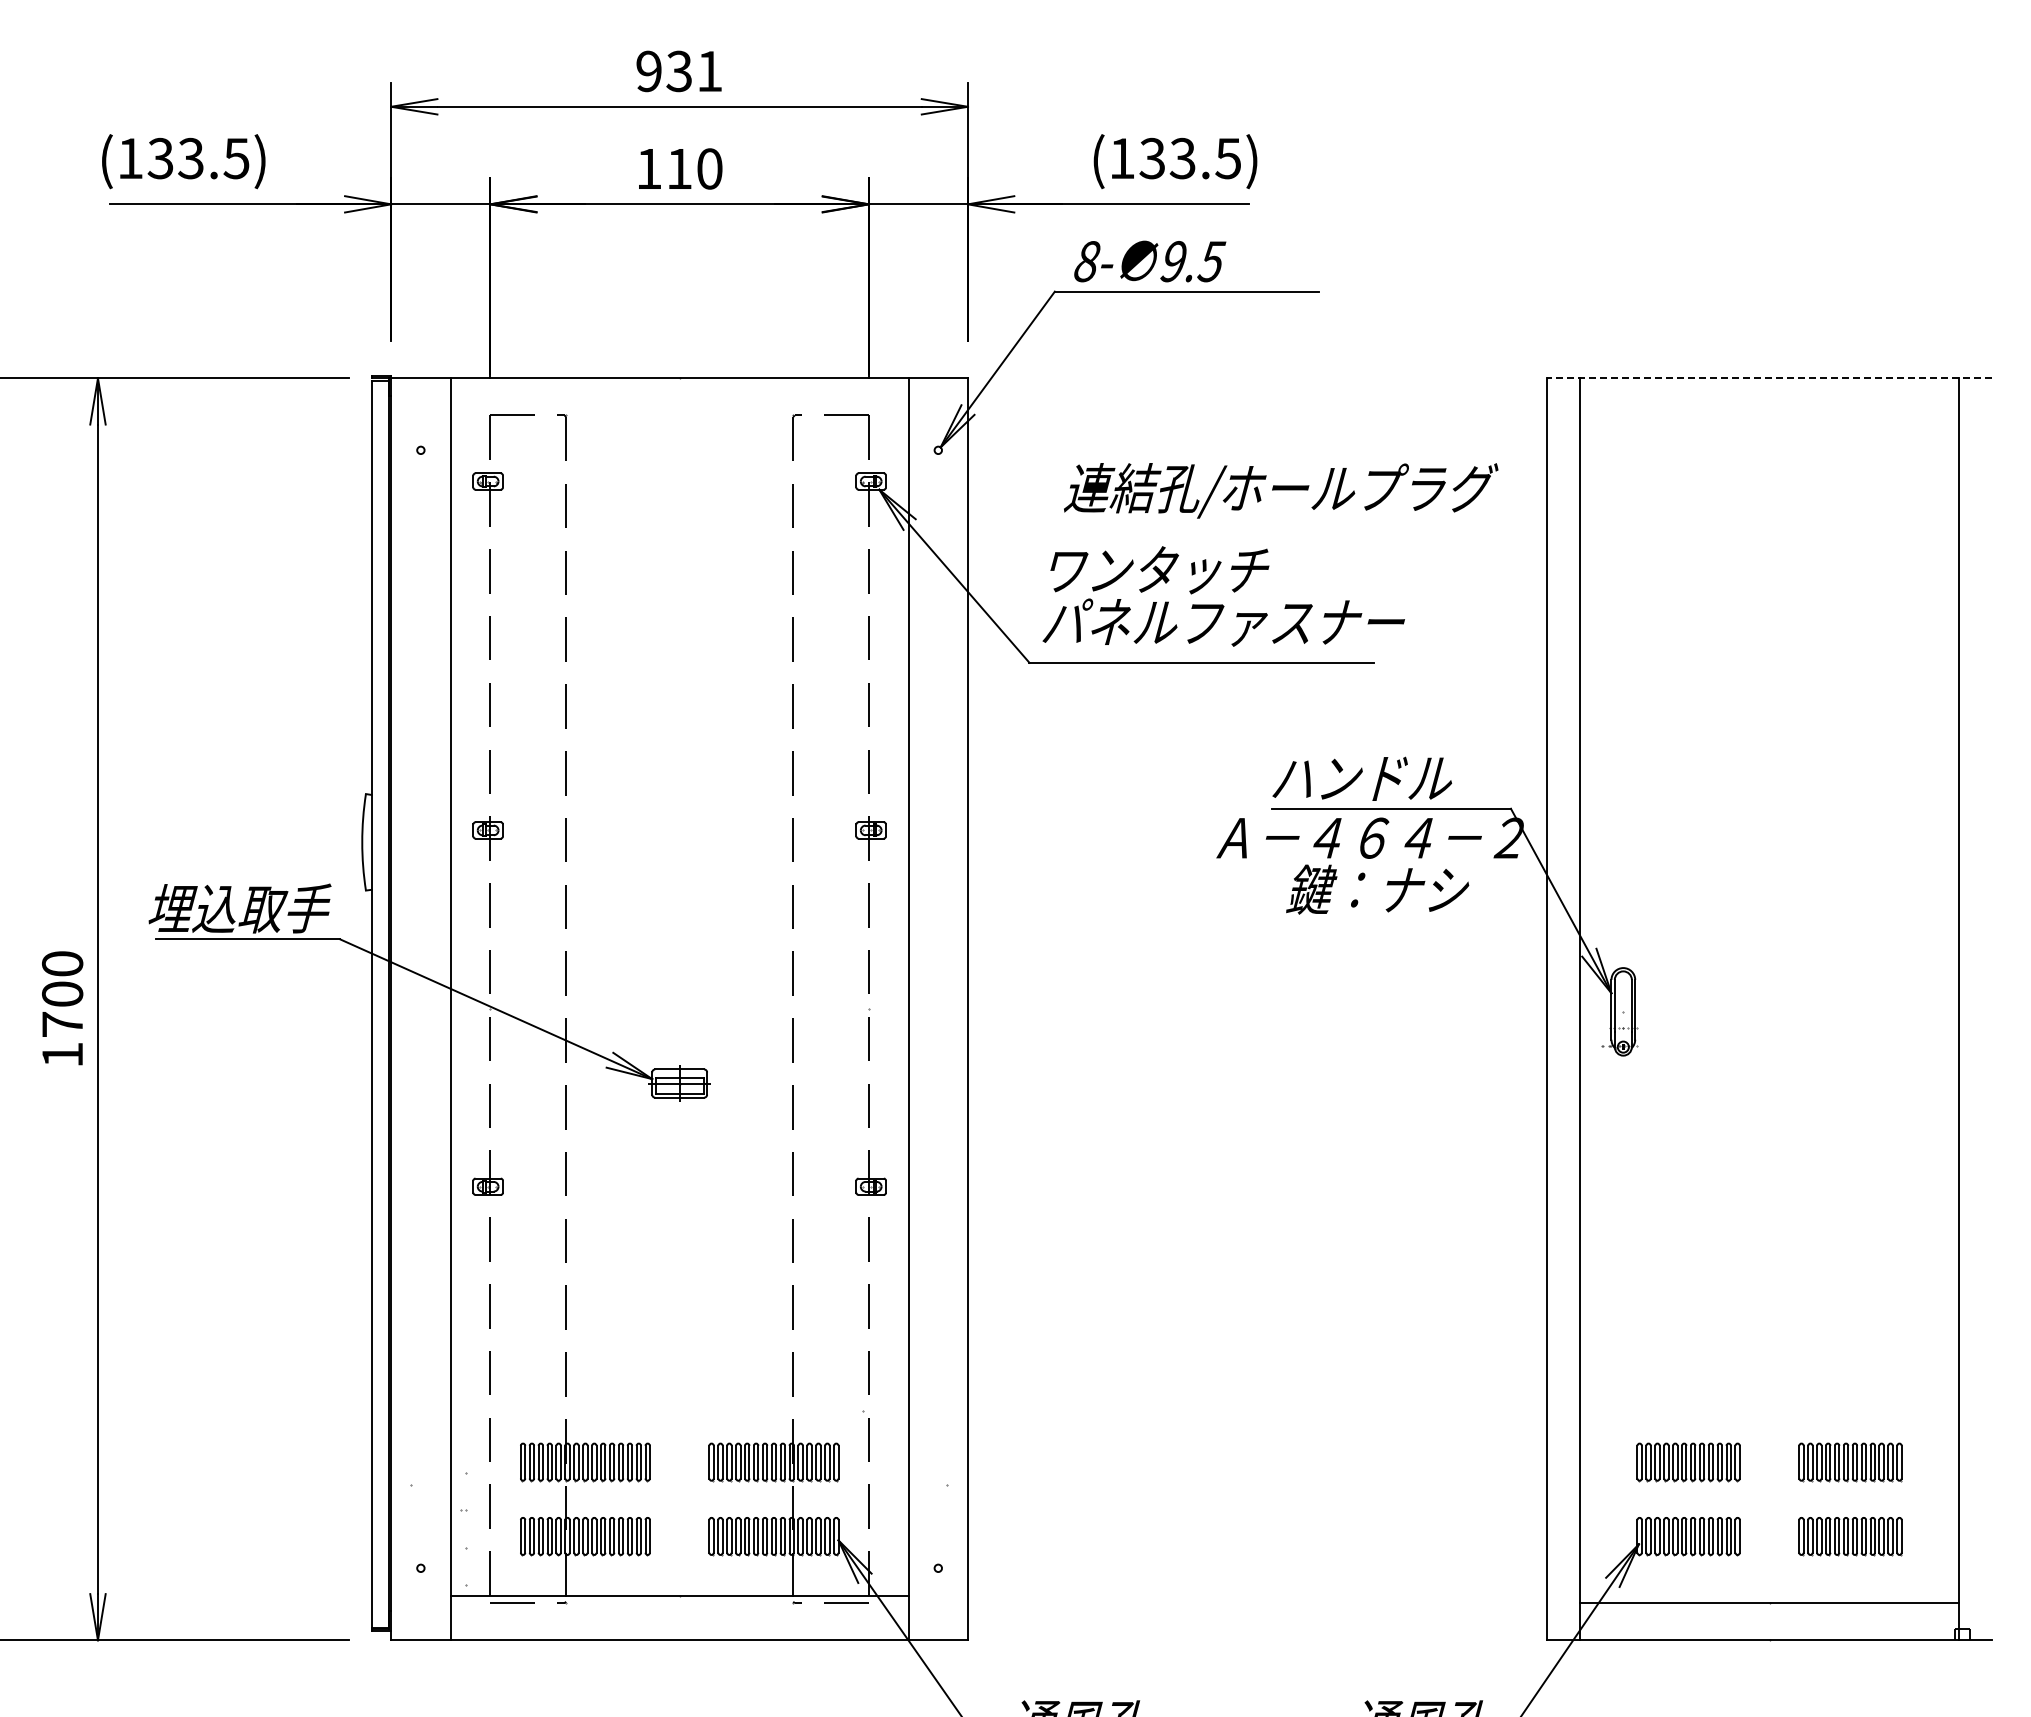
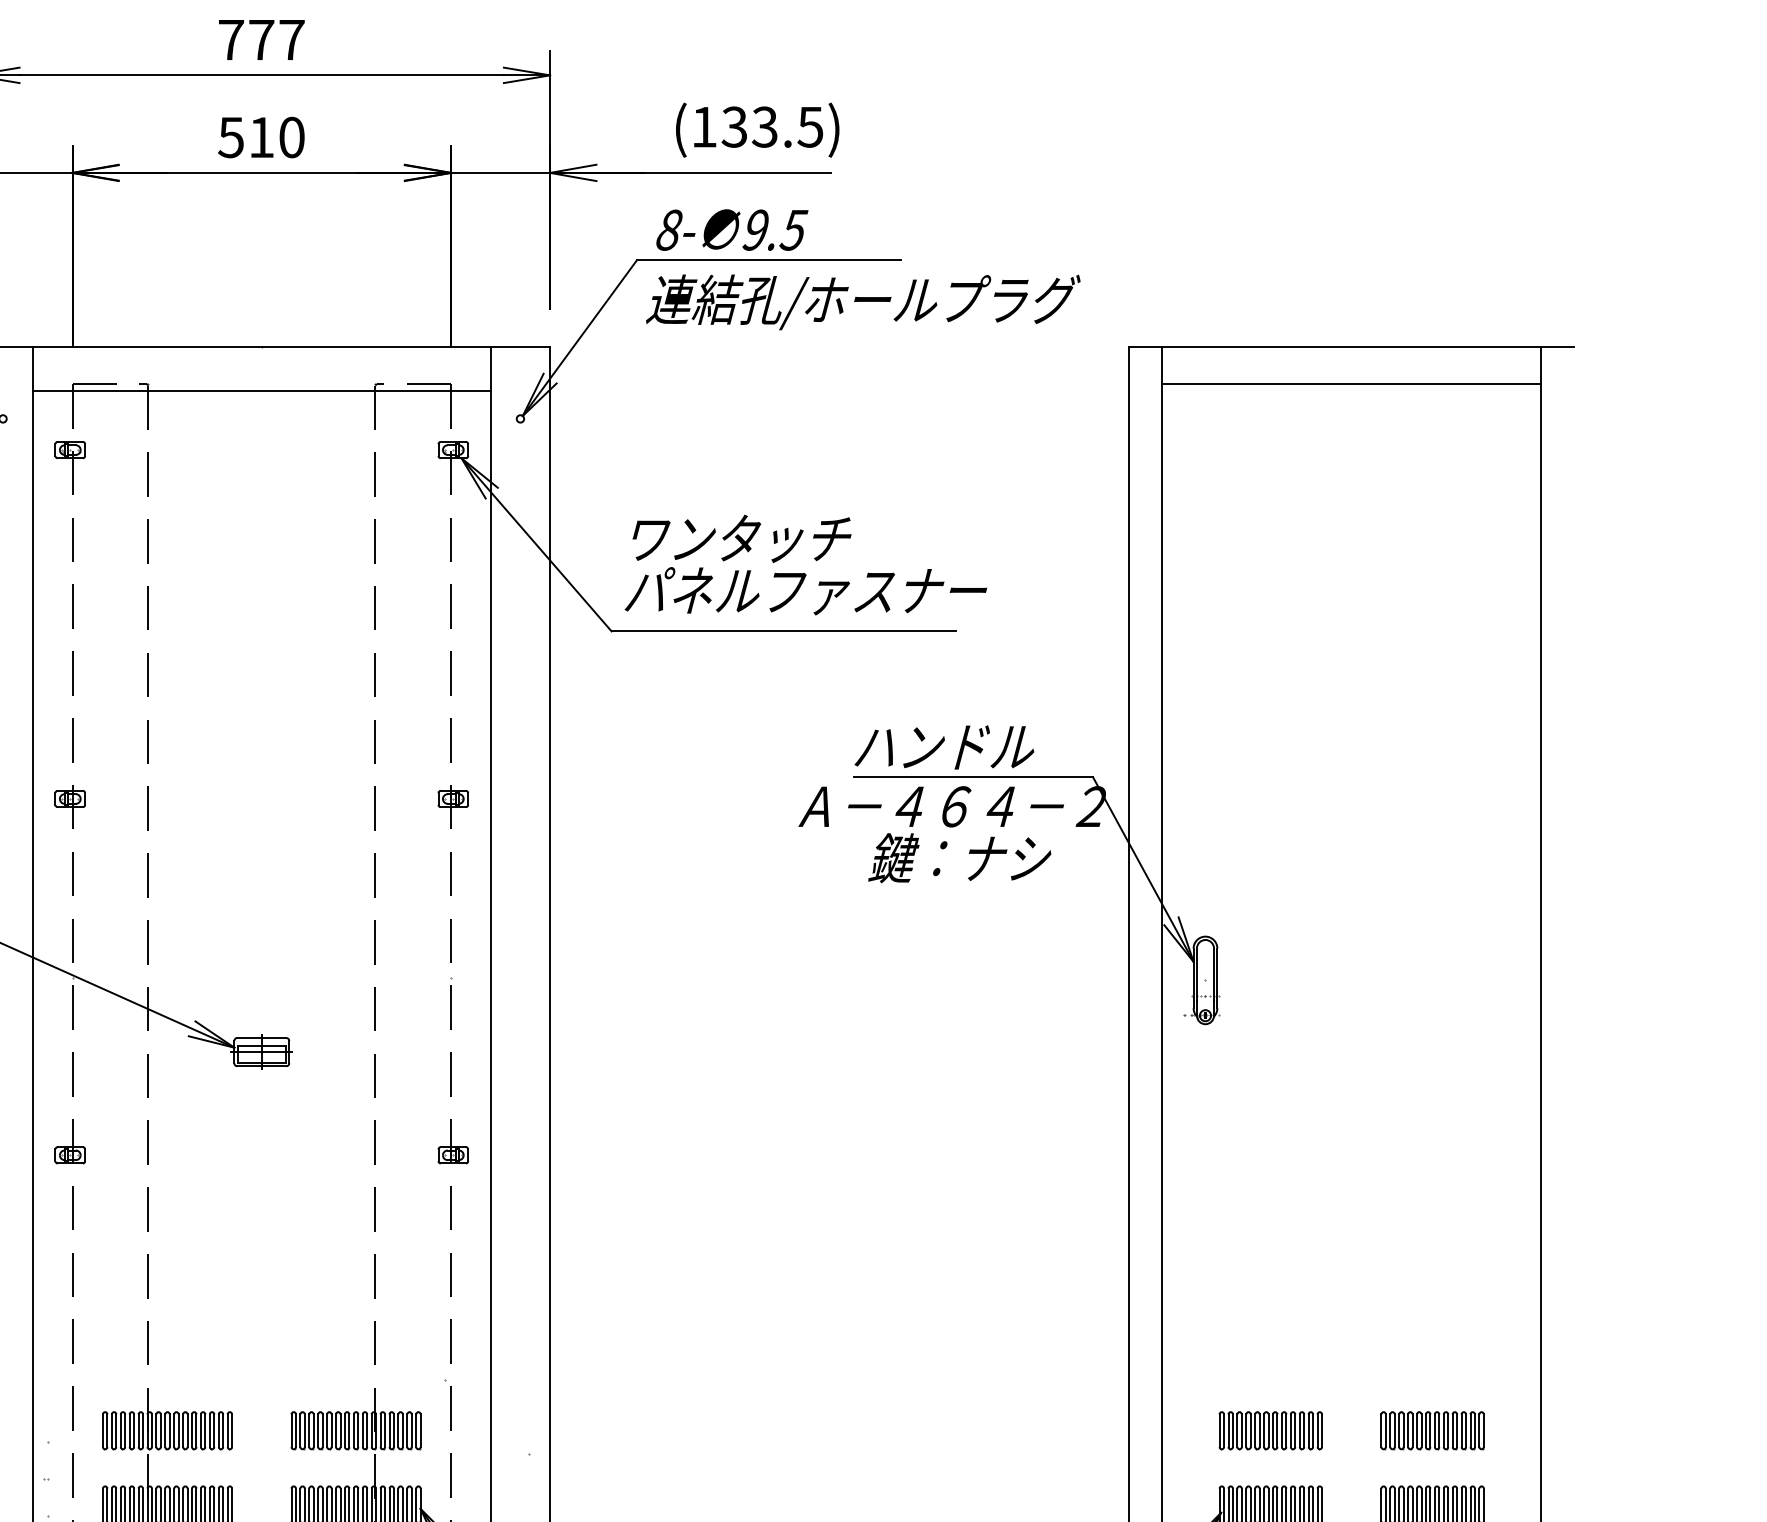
text: (679, 71) -> (261, 40), 931 -> 777
text: (648, 169) -> (230, 138), 110 -> 510
line: (1769, 378) -> (1351, 347), dashed -> solid
line: (1769, 415) -> (1351, 384), added
line: (679, 422) -> (261, 391), added
text: (1281, 490) -> (863, 302), moved

